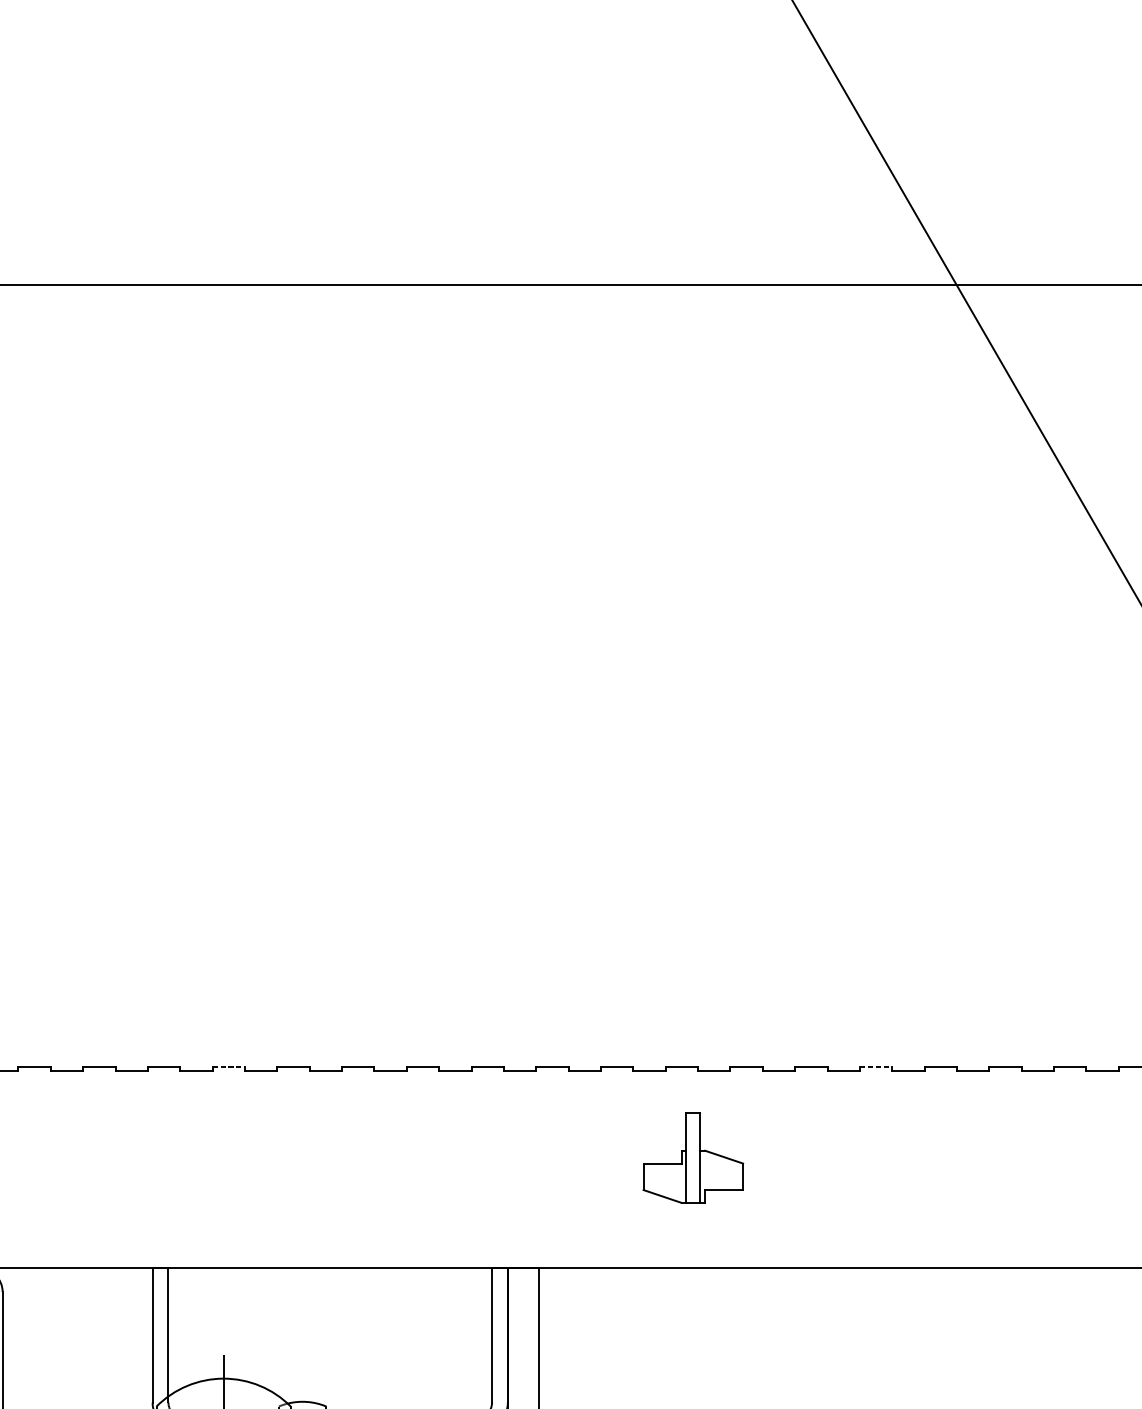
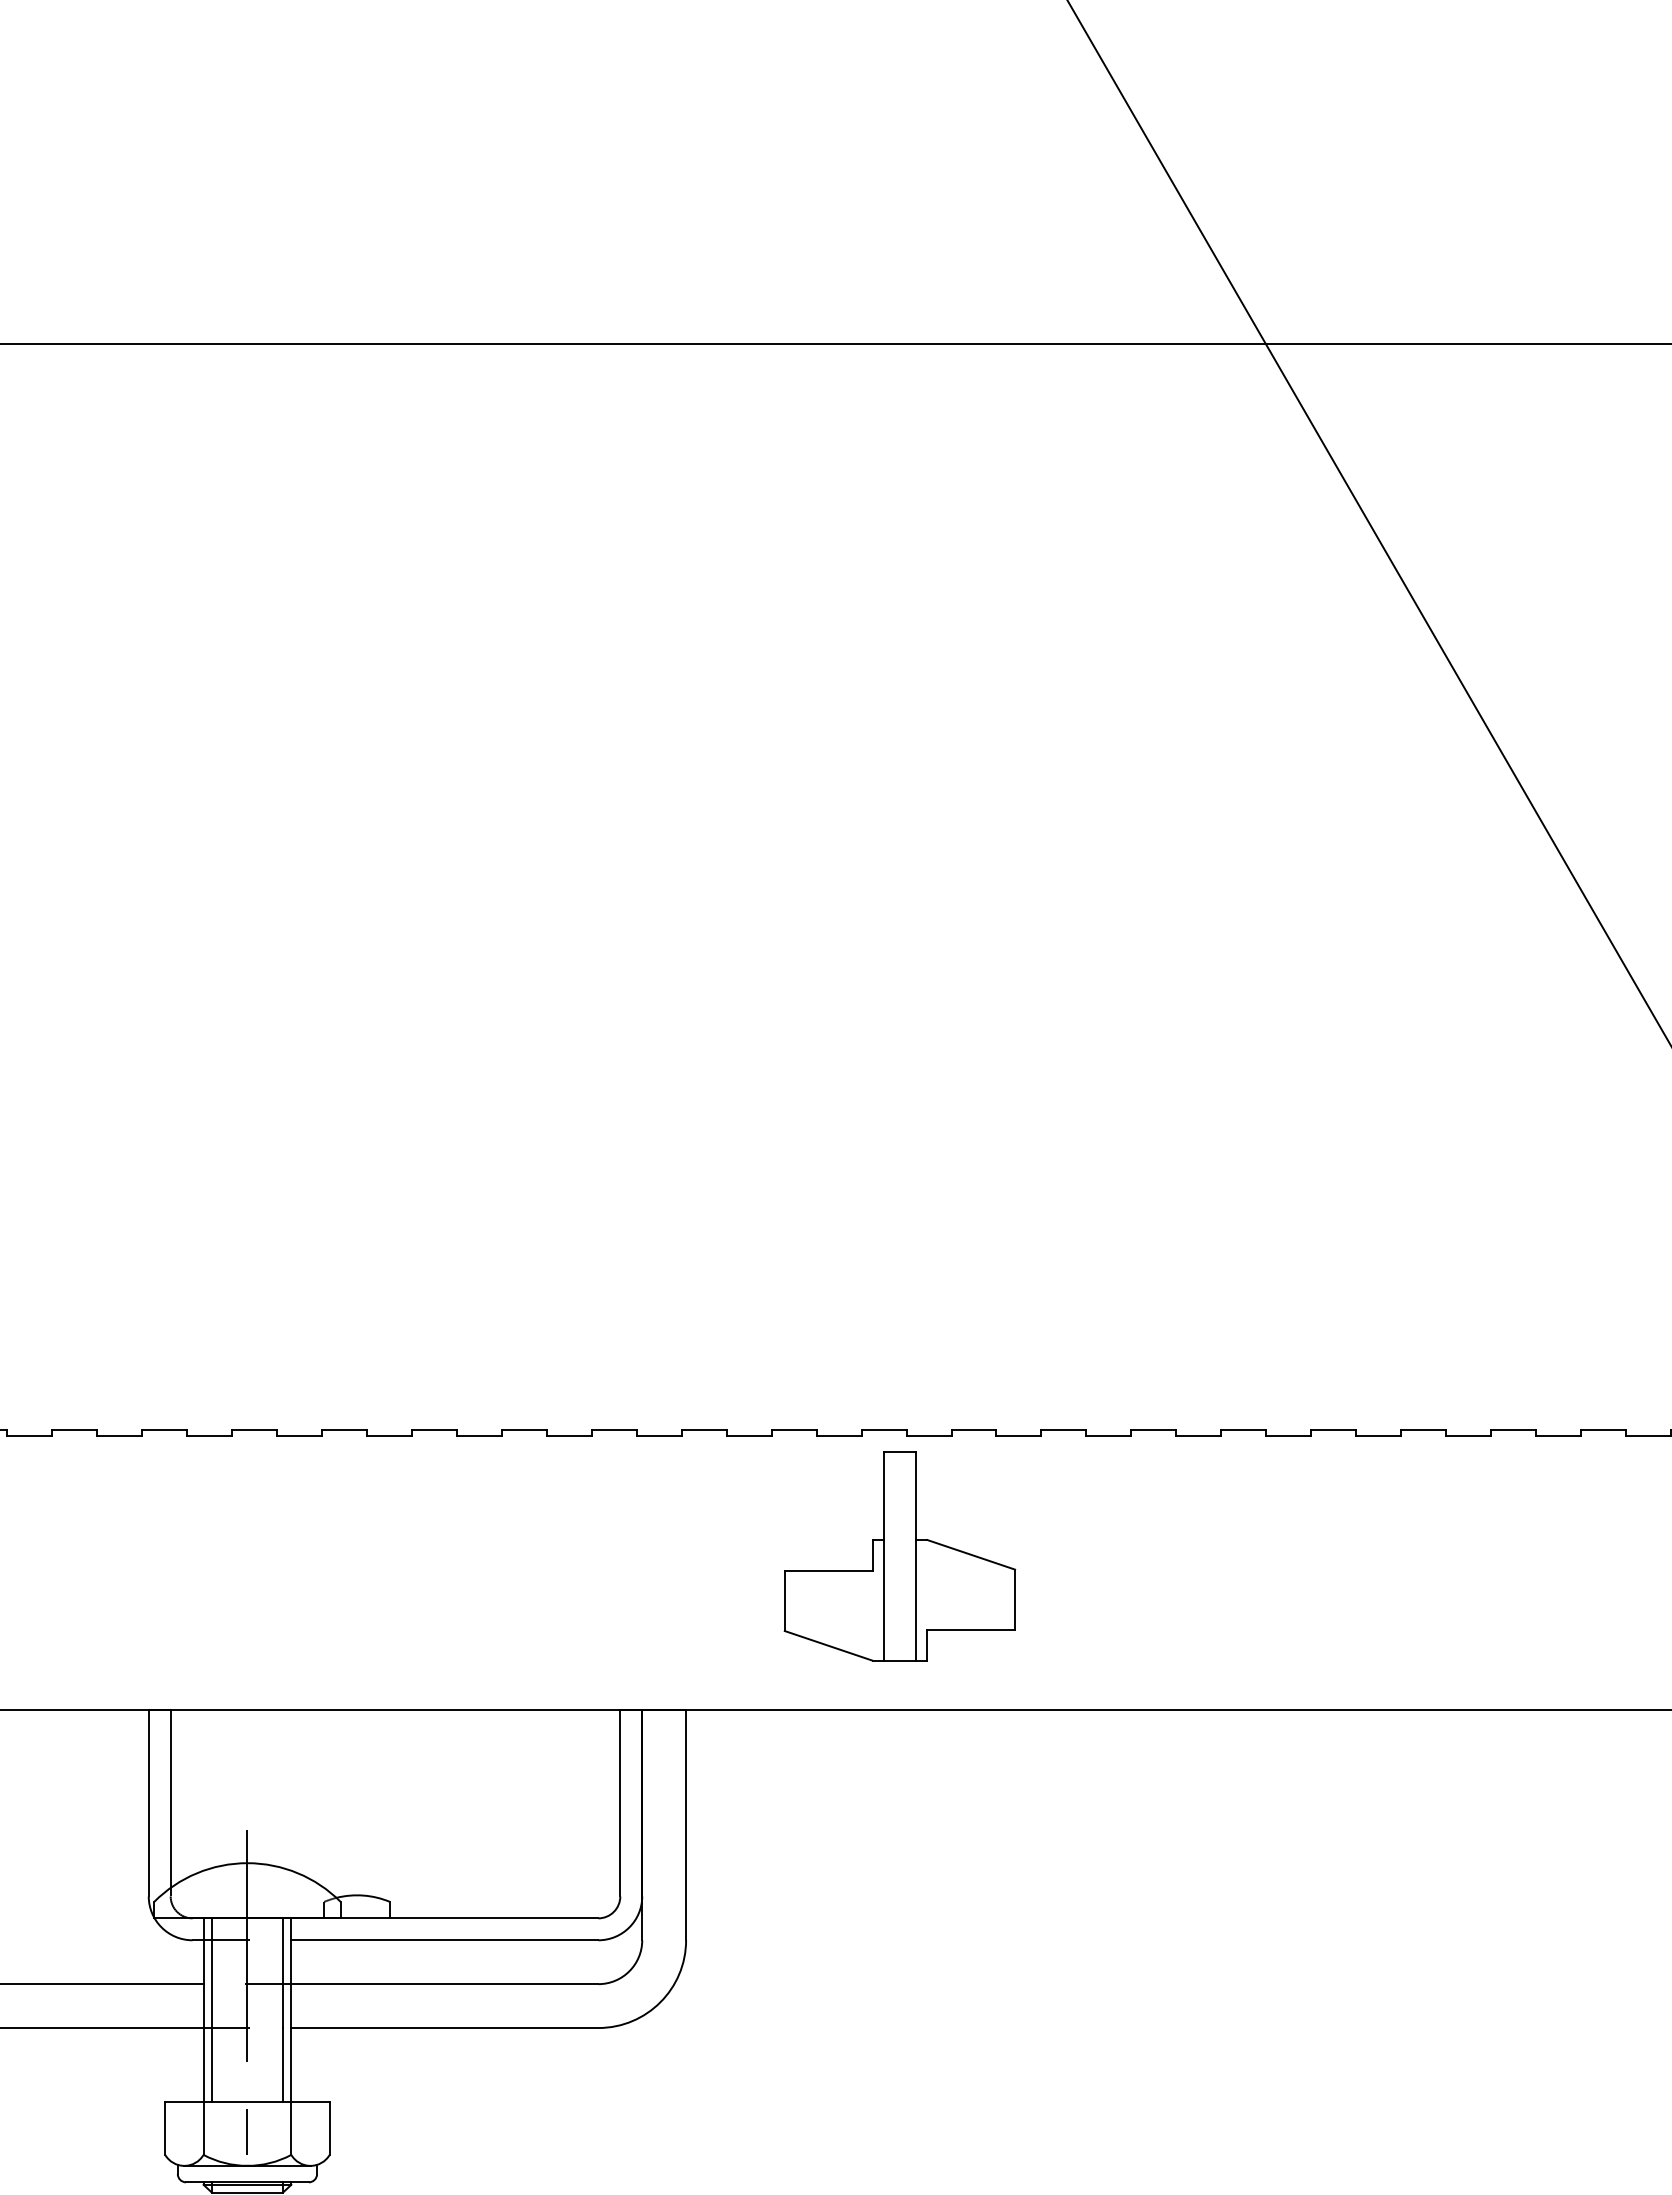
line: (229, 1067) -> (255, 1430), dashed -> solid
line: (876, 1067) -> (1154, 1430), dashed -> solid
part: (693, 1157) -> (899, 1556), size x1.67

